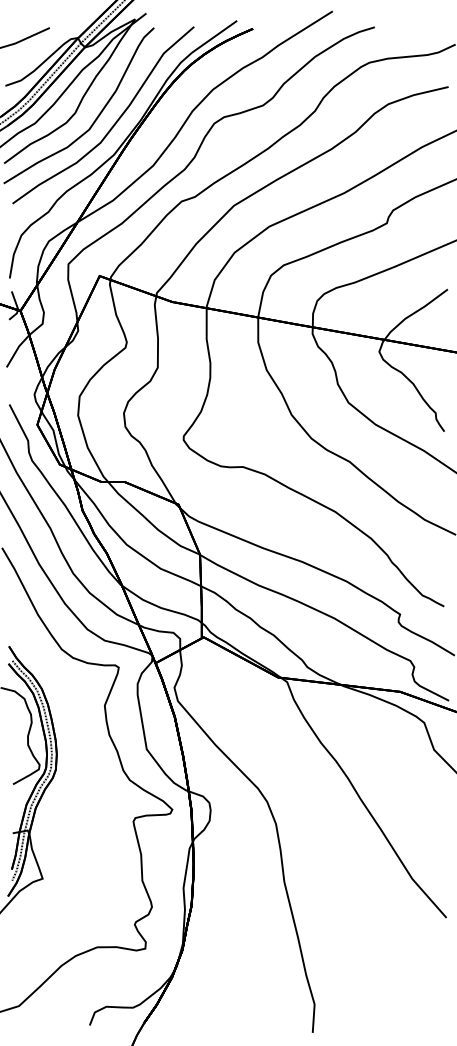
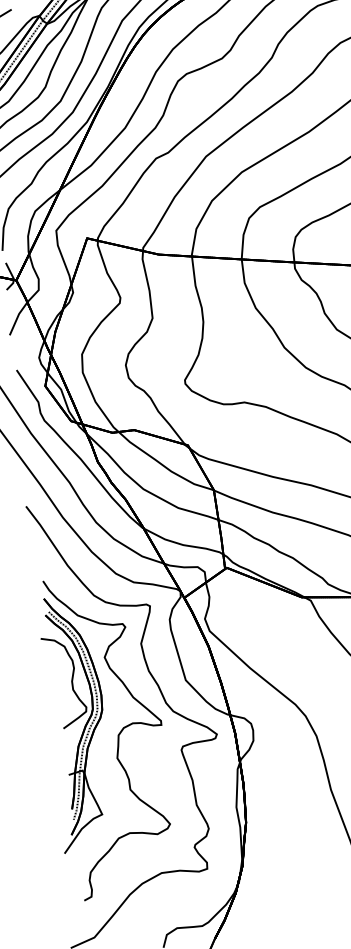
curve: (68, 798) -> (117, 735), added

